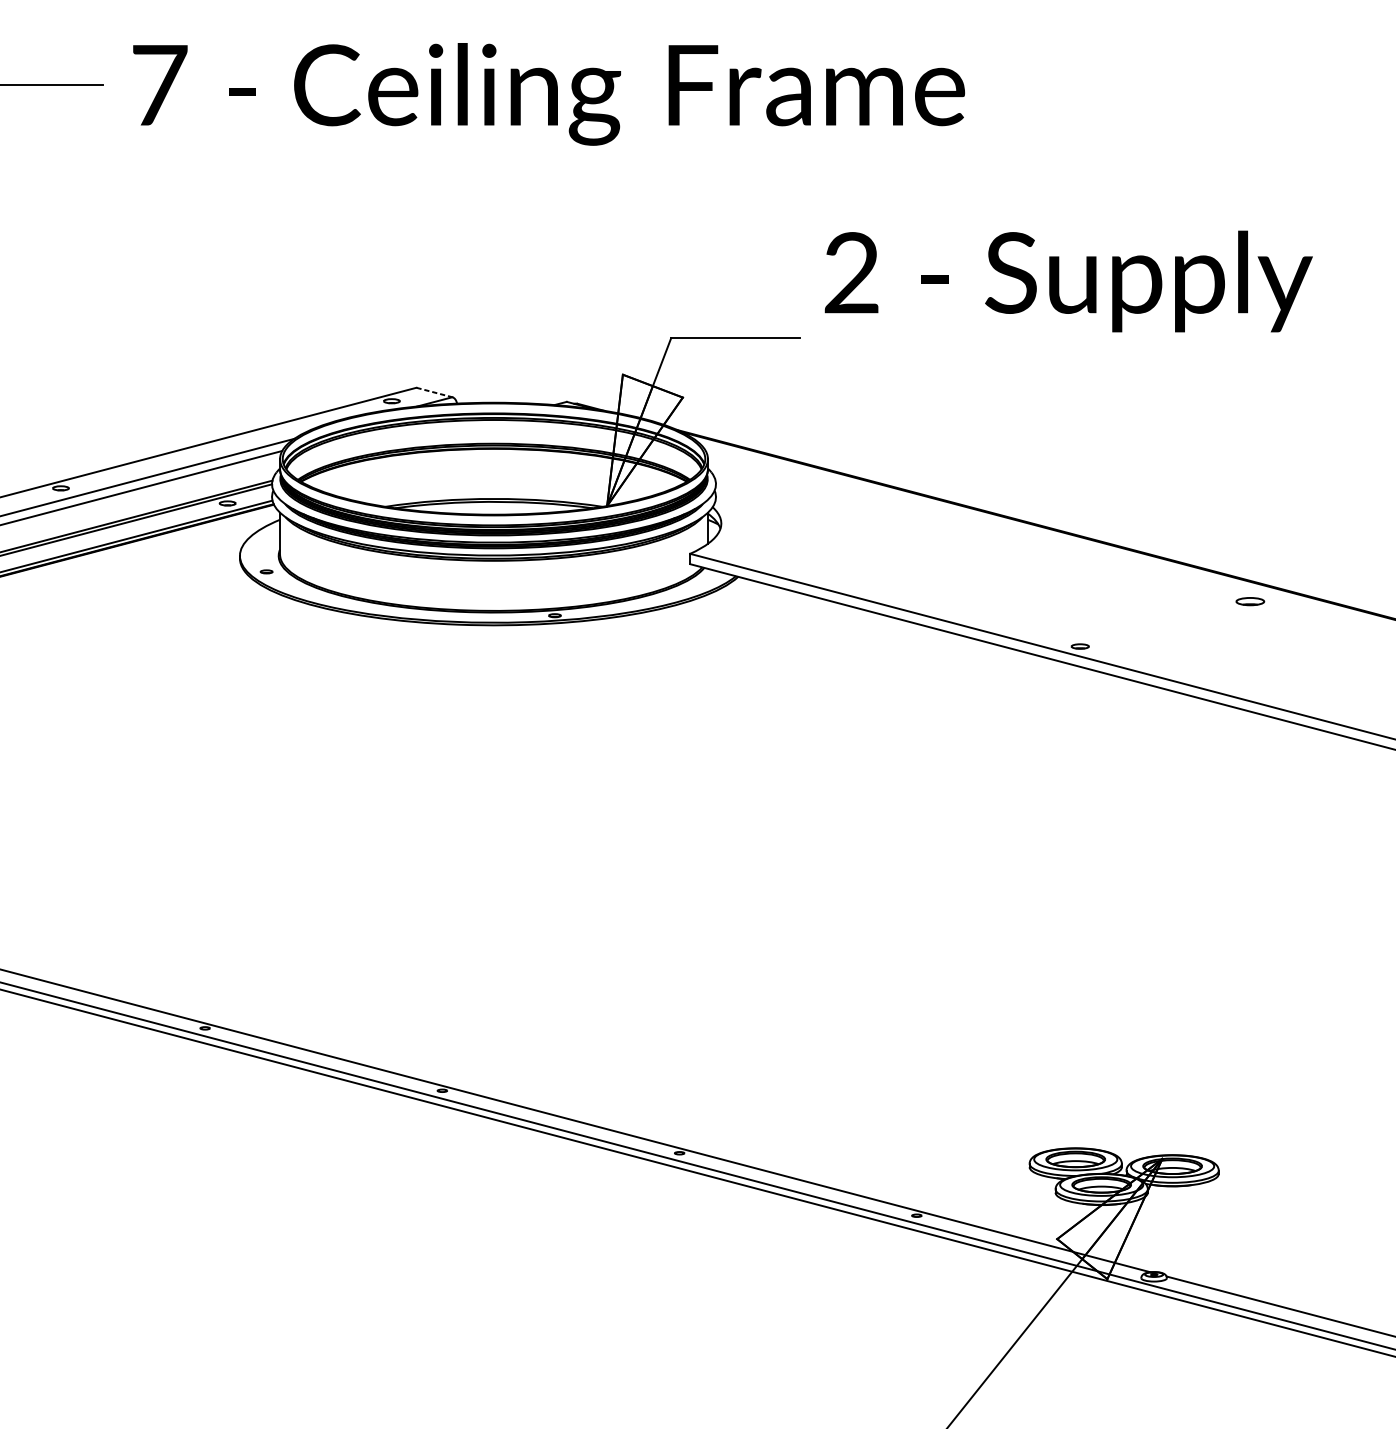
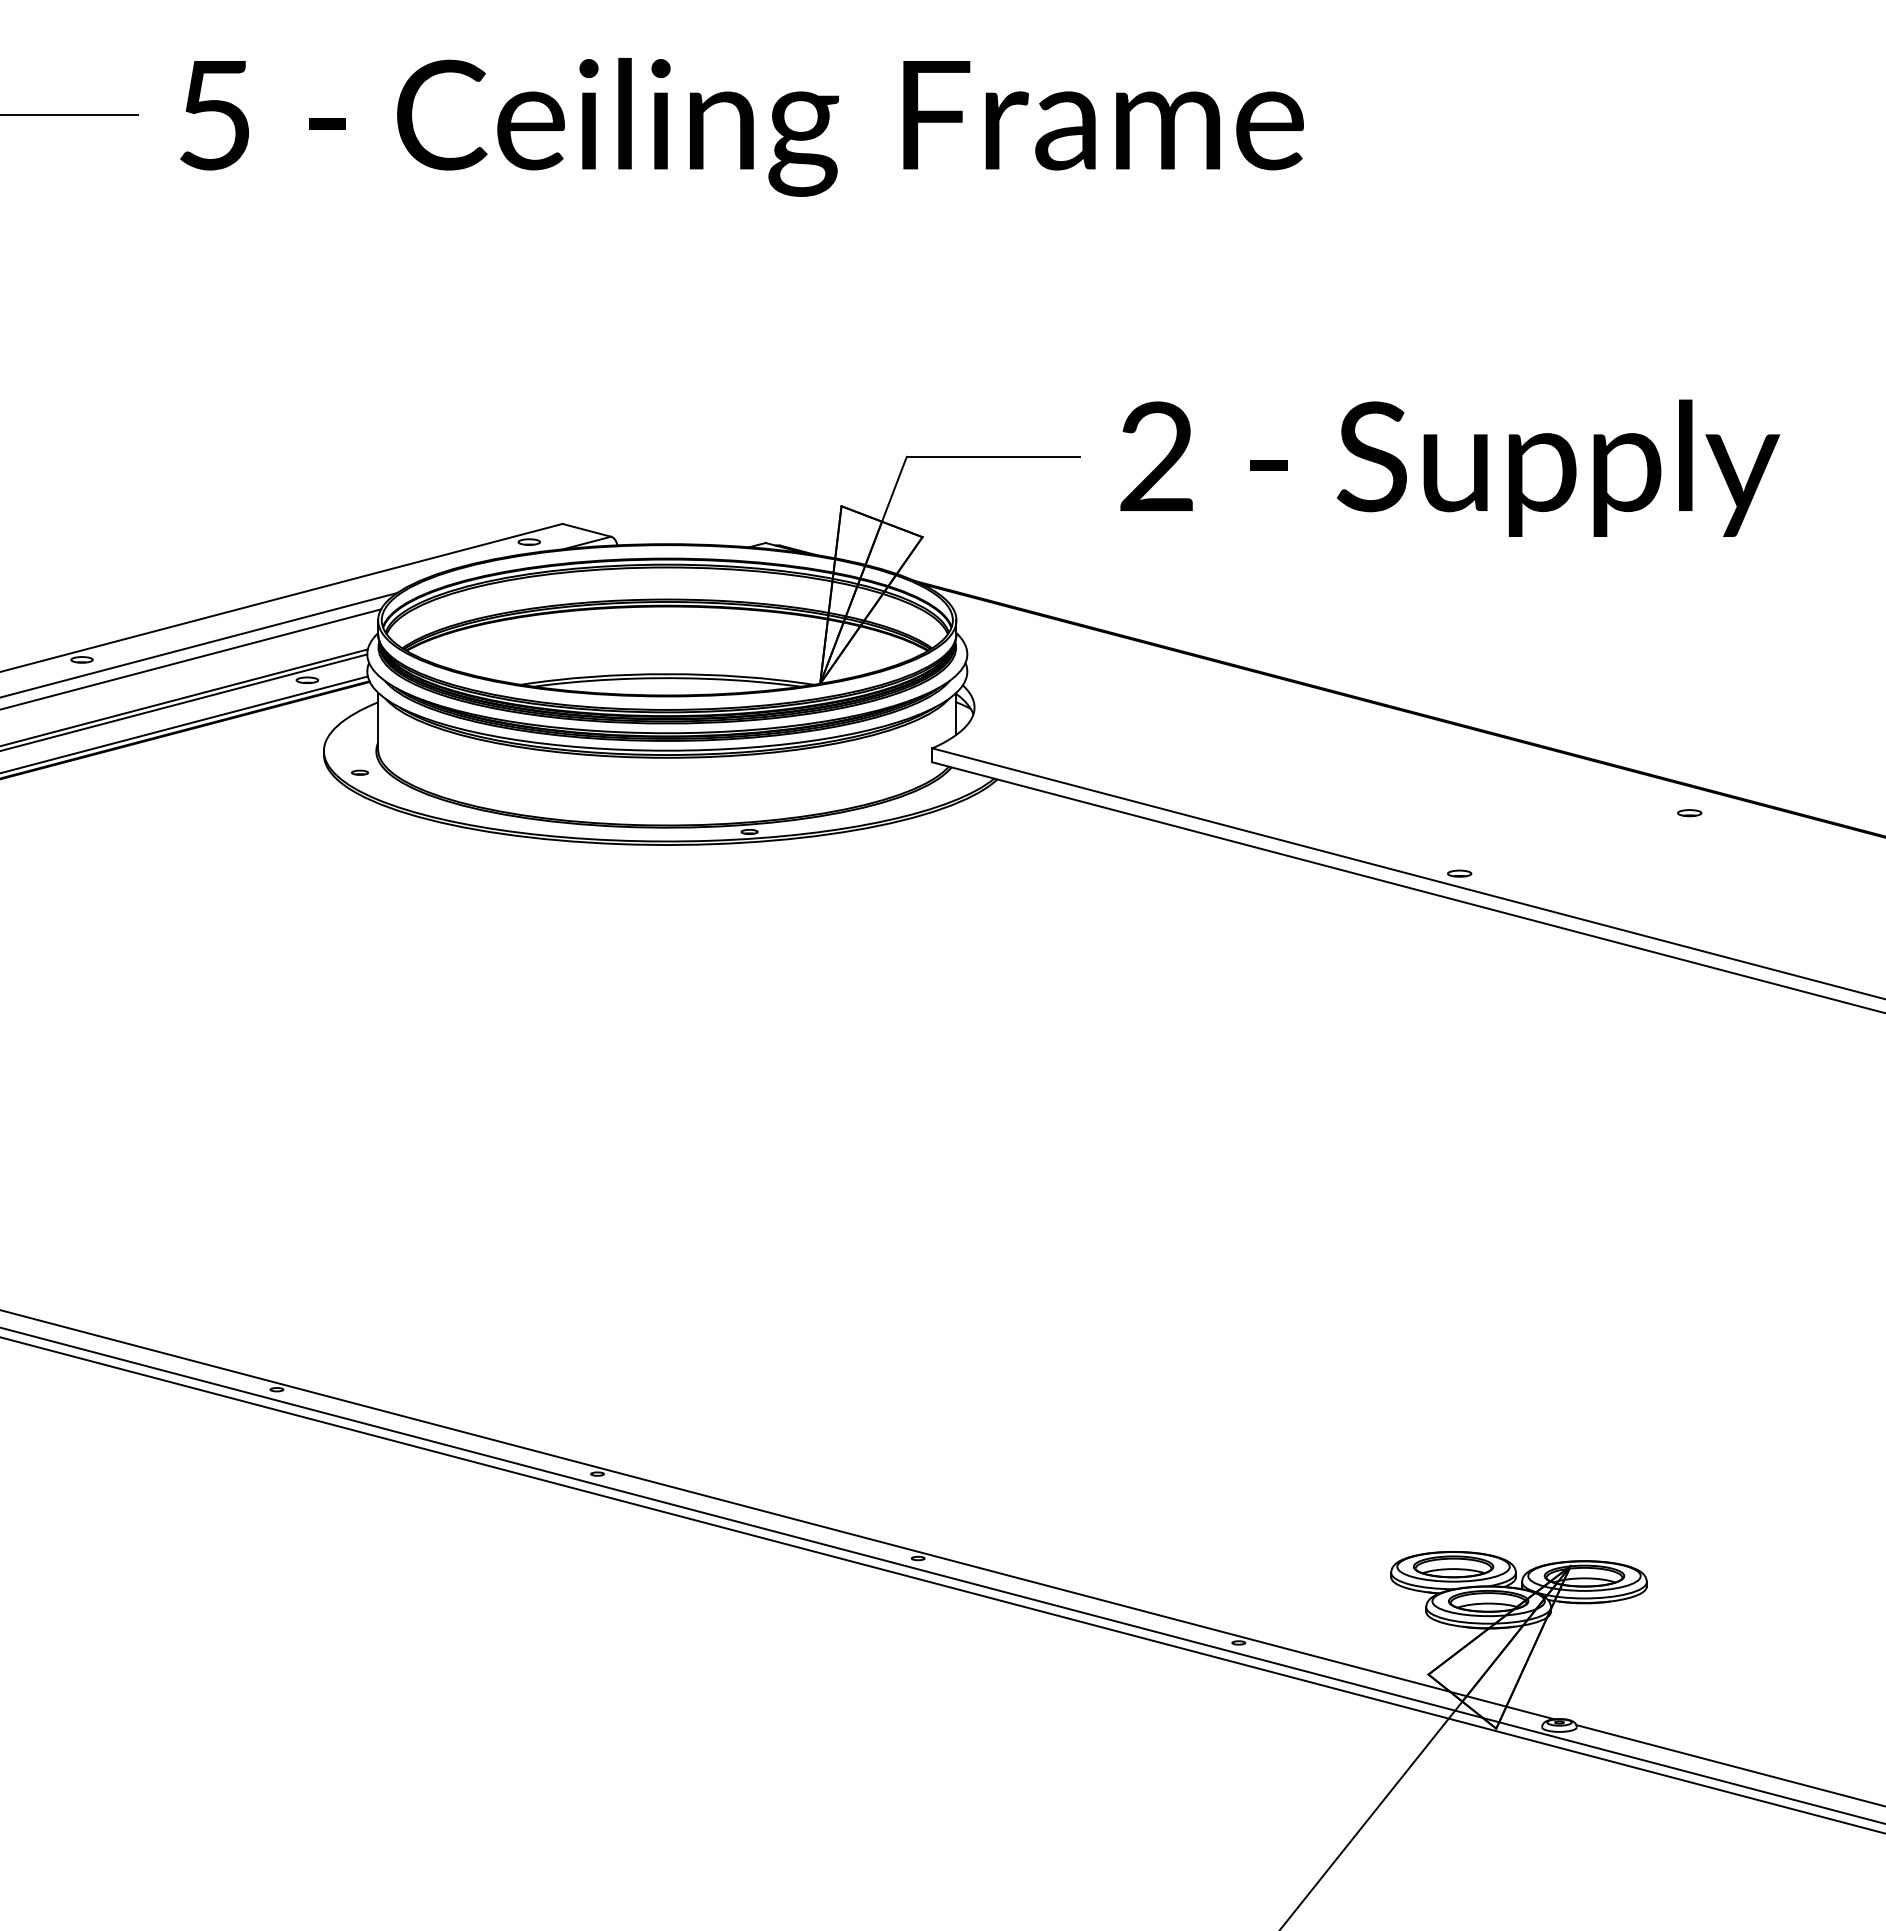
text: (160, 85) -> (216, 115), 7 -> 5
text: (1069, 280) -> (1450, 467), moved
line: (434, 392) -> (587, 530), dashed -> solid
part: (1250, 602) -> (1689, 813), size x0.62

